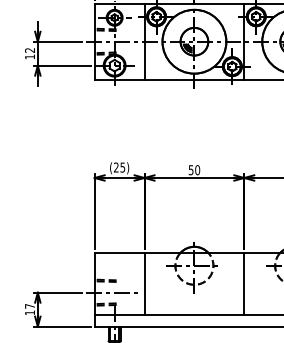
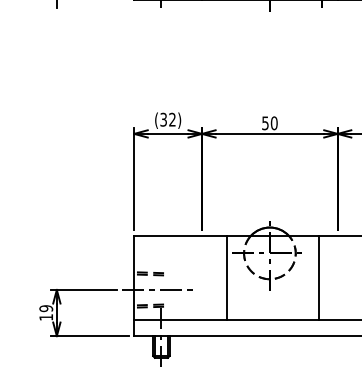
text: (119, 167) -> (167, 119), (25) -> (32)
line: (144, 283) -> (226, 277), moved
line: (244, 283) -> (318, 277), moved
text: (30, 305) -> (46, 307), 17 -> 19

